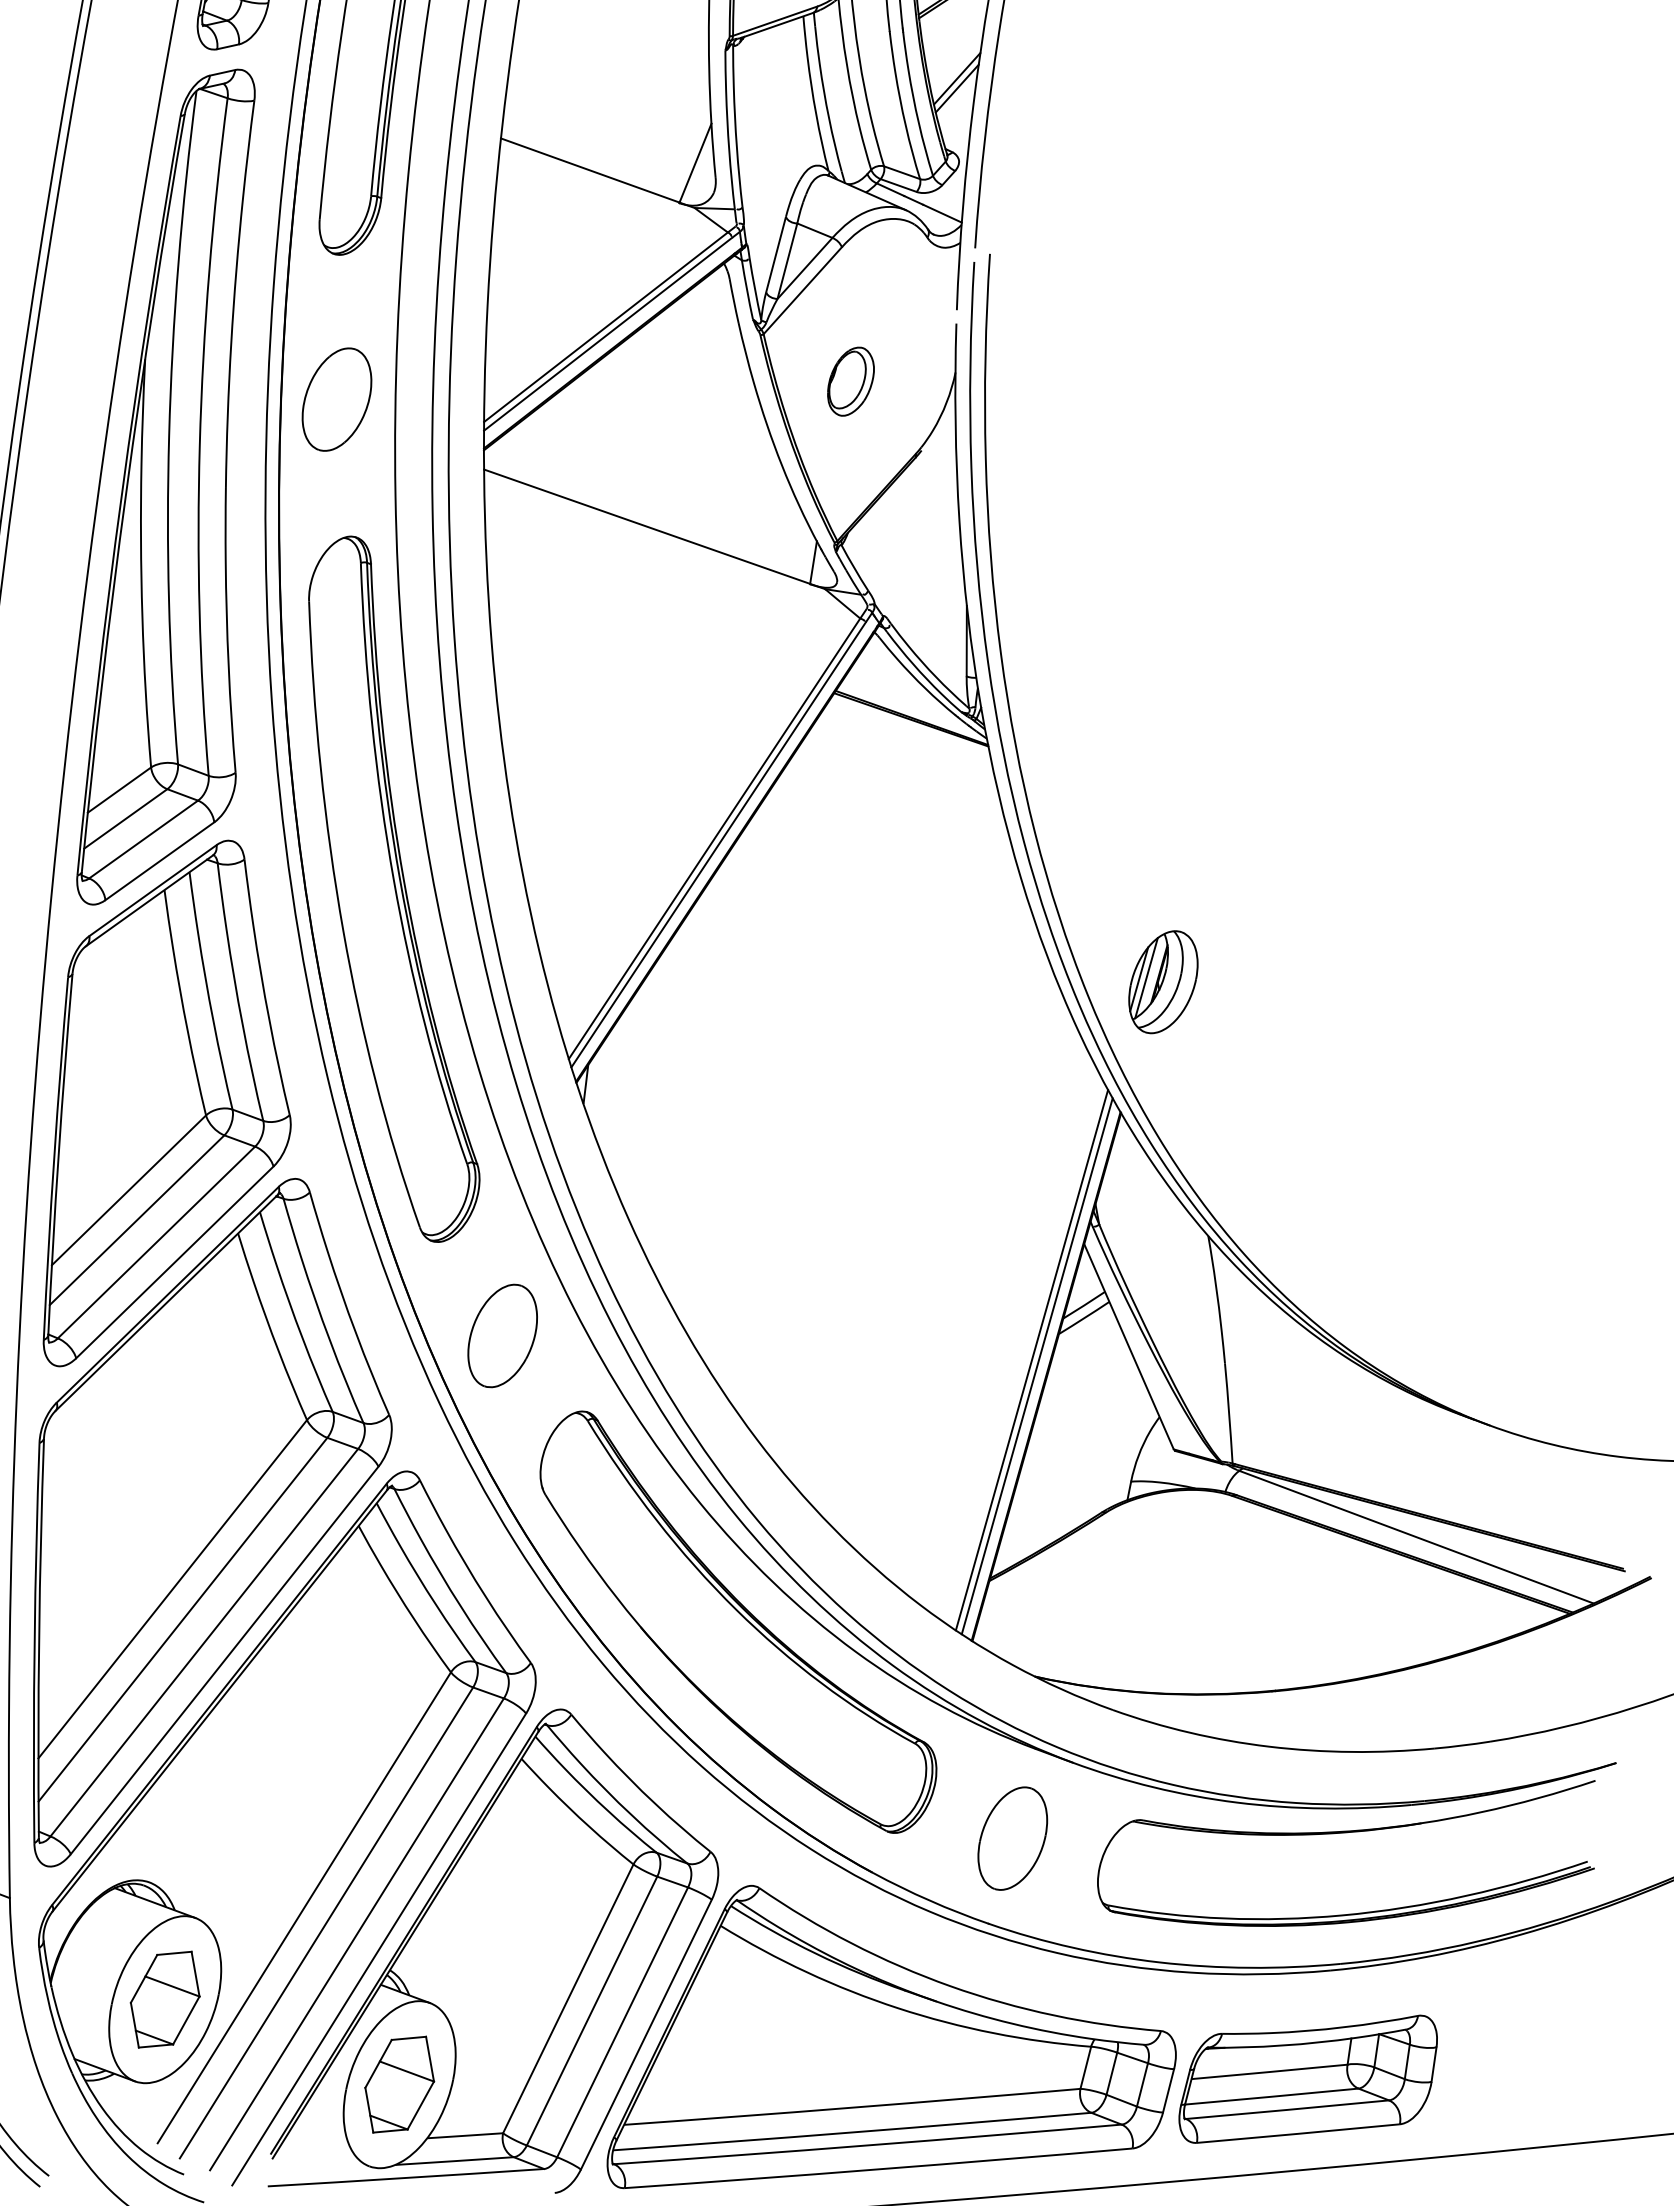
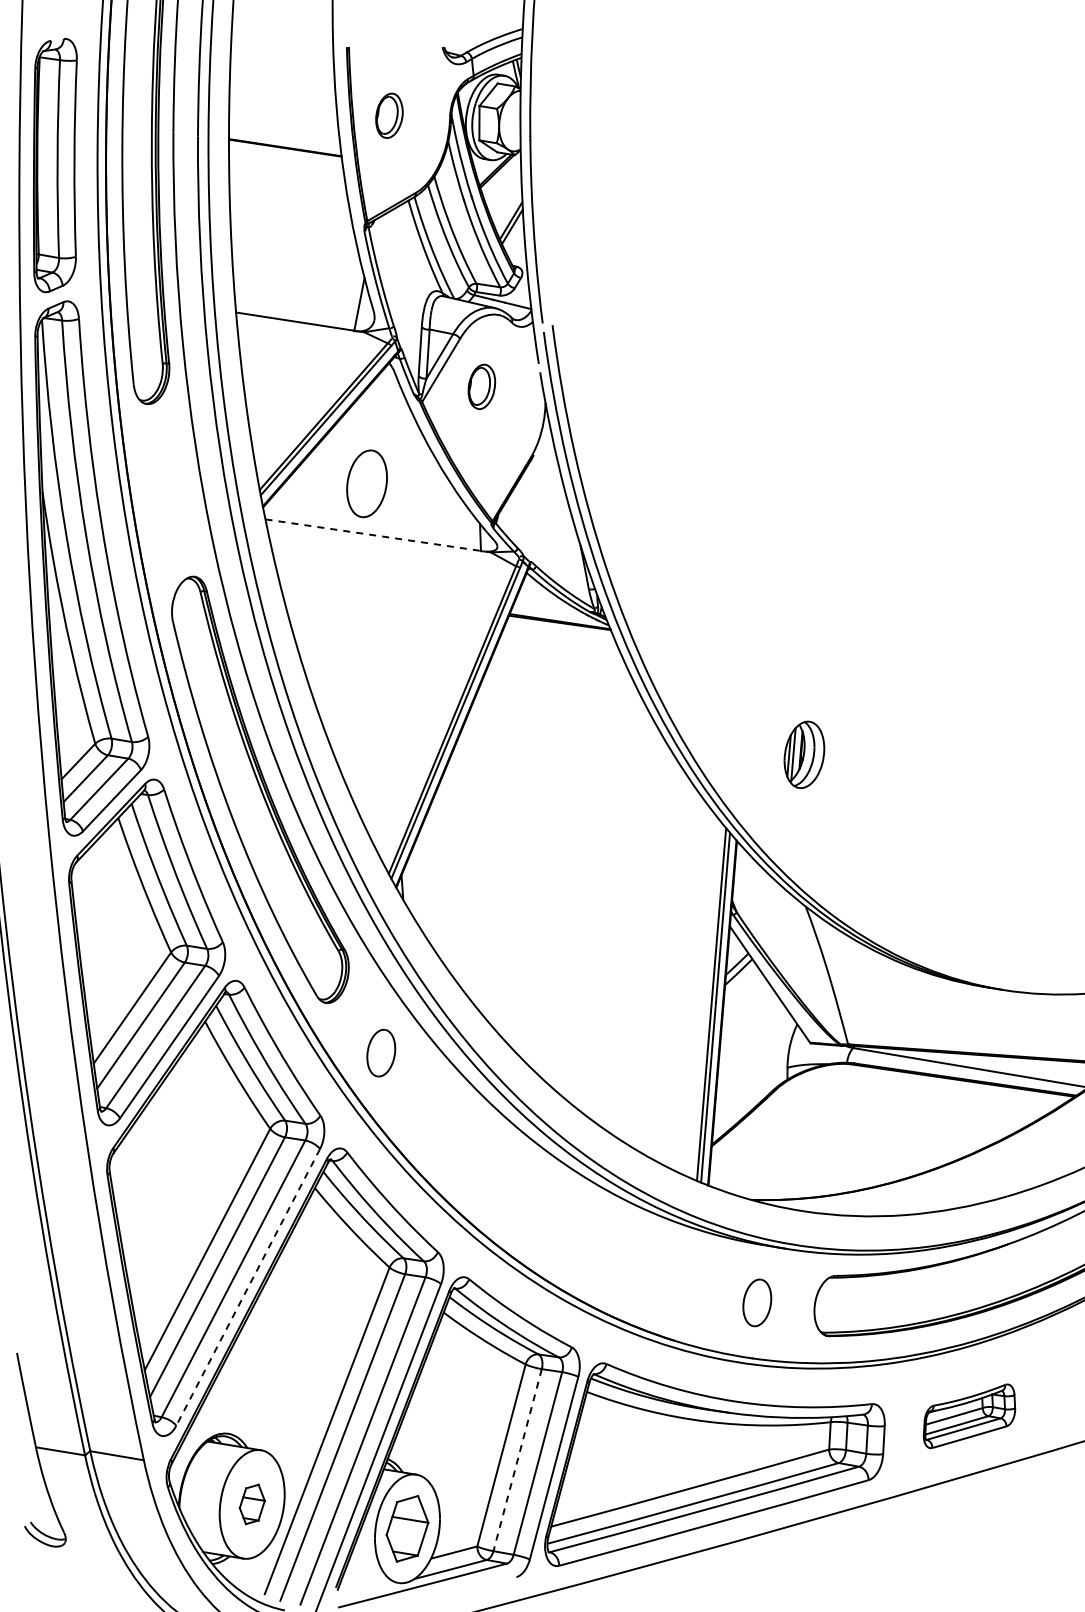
part: (850, 380) -> (481, 386), moved
part: (336, 398) -> (366, 483), moved
line: (655, 528) -> (378, 535), solid -> dashed
part: (1163, 981) -> (804, 754), moved
part: (503, 1334) -> (381, 1052), size x0.7
part: (738, 1621) -> (561, 1201), removed
line: (225, 1660) -> (248, 1287), solid -> dashed
part: (1013, 1838) -> (757, 1302), size x0.7
part: (165, 1999) -> (252, 1504), size x0.6
line: (591, 2011) -> (517, 1460), solid -> dashed
part: (1308, 2079) -> (969, 1416), size x0.6

